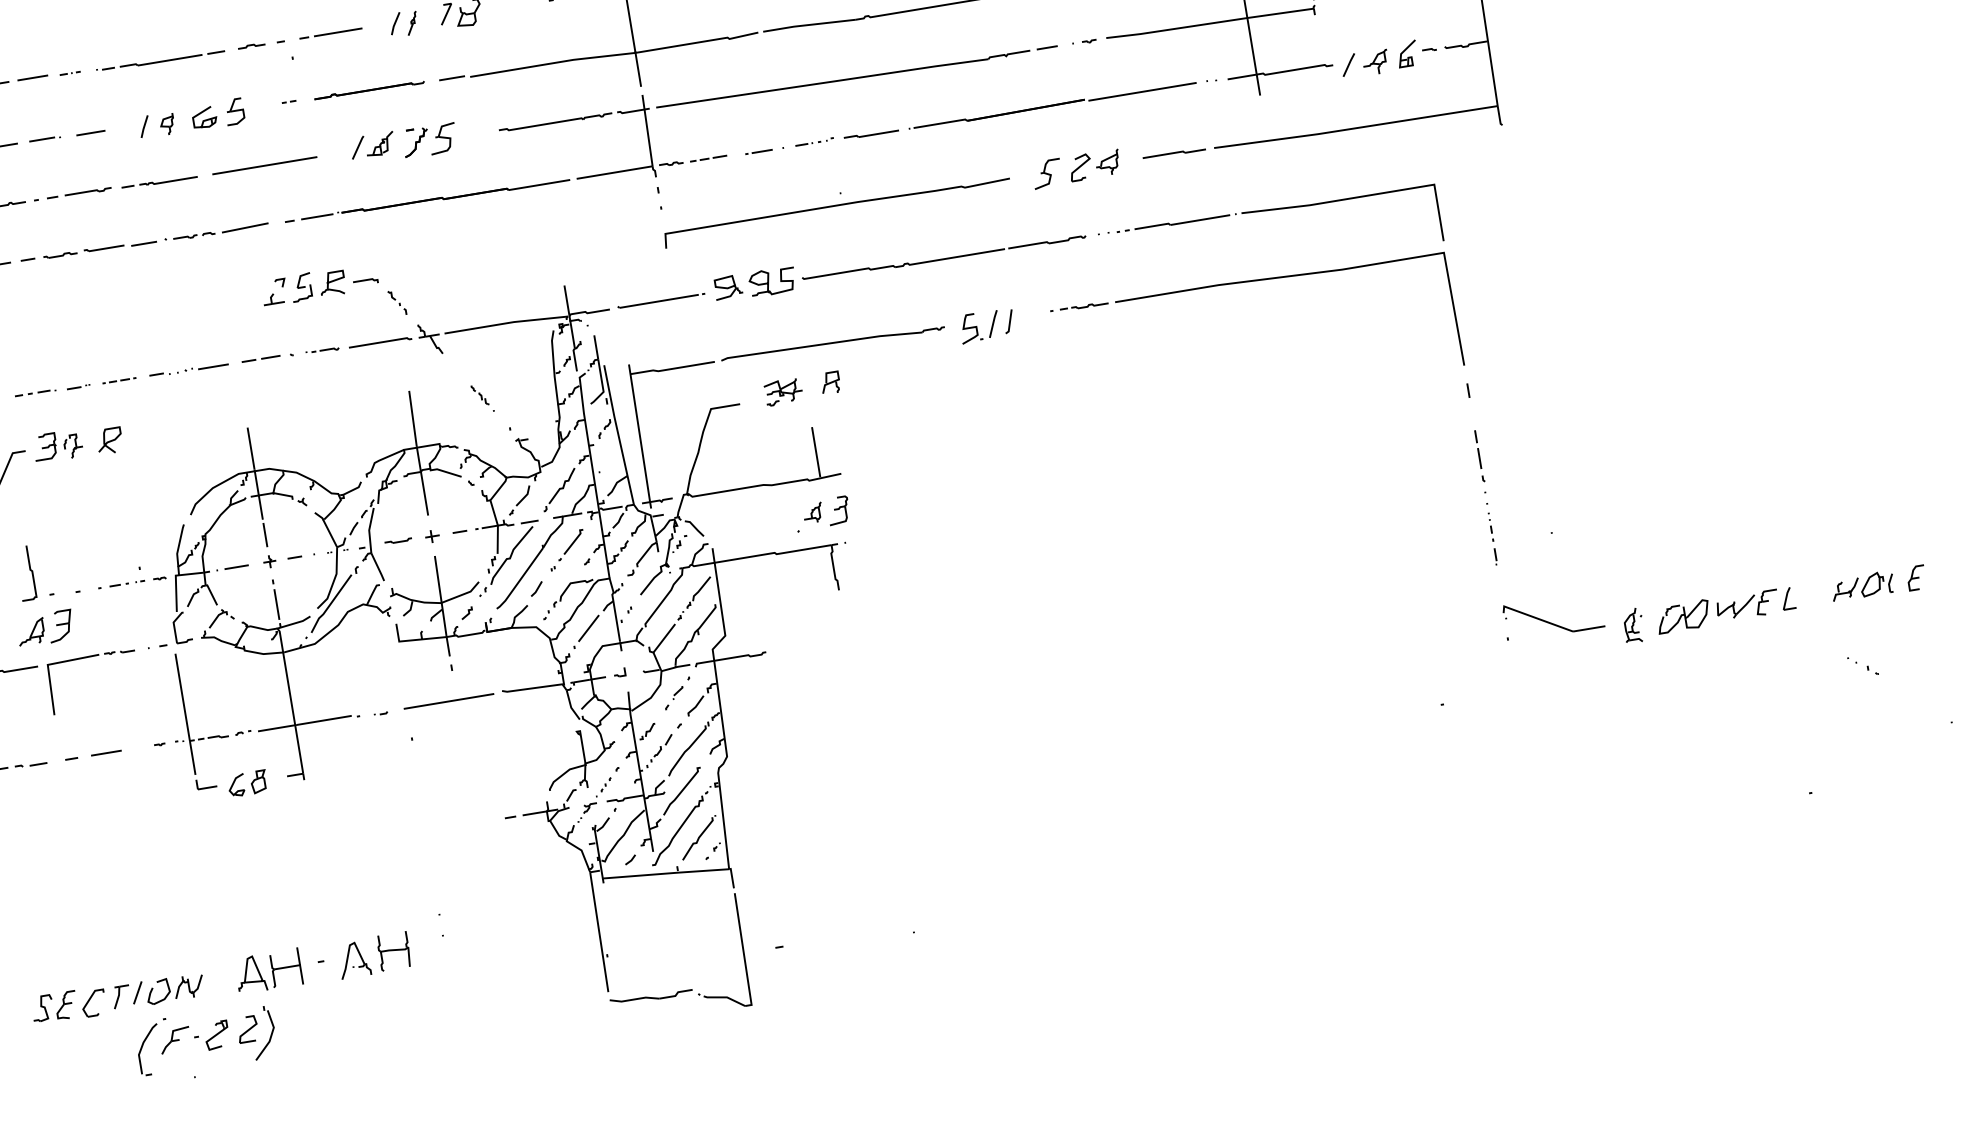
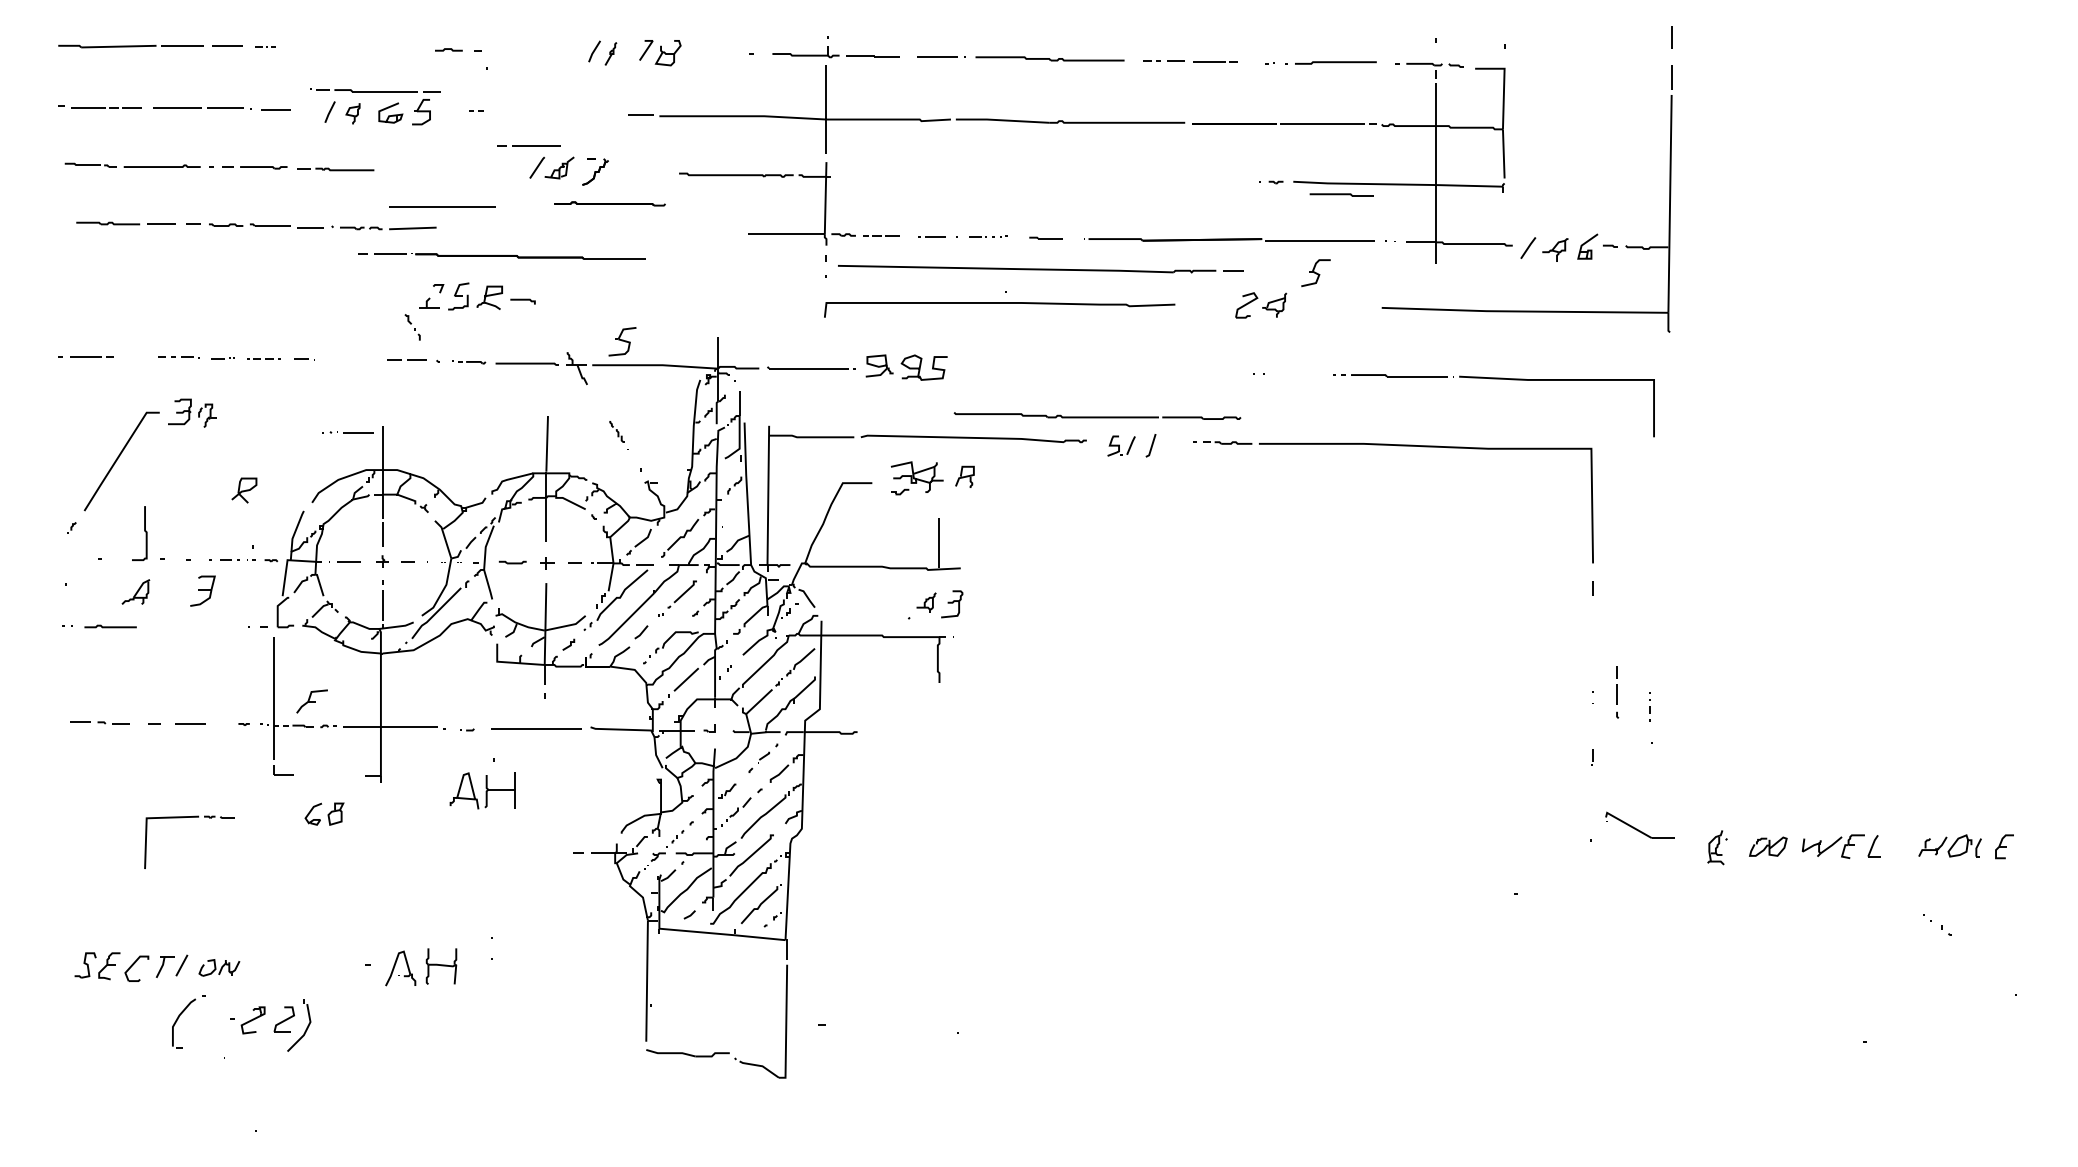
line: (330, 33) -> (528, 145), moved
part: (160, 60) -> (375, 90), moved
part: (856, 78) -> (1040, 269), moved
part: (369, 89) -> (609, 203), moved
part: (870, 133) -> (1045, 237), size x0.6
part: (442, 138) -> (622, 341), moved
part: (44, 139) -> (229, 108), size x1.4
line: (1174, 153) -> (1341, 194), moved
line: (264, 164) -> (442, 206), moved
part: (1046, 174) -> (1315, 273), moved
part: (426, 200) -> (501, 256), moved
part: (1275, 210) -> (1493, 379), moved
part: (944, 257) -> (1097, 415), moved
part: (397, 303) -> (412, 327), moved
part: (979, 326) -> (1121, 445), size x0.7
part: (202, 367) -> (347, 432), moved
part: (783, 391) -> (917, 477), size x1.4
part: (109, 440) -> (244, 490), moved
part: (1479, 456) -> (1617, 692), moved
part: (1490, 526) -> (1649, 706), moved
part: (1552, 616) -> (1639, 825), size x0.7
part: (1683, 616) -> (1768, 846), size x0.7
part: (60, 625) -> (202, 590), moved
part: (84, 659) -> (183, 818), moved
part: (247, 783) -> (324, 813), moved
part: (268, 971) -> (482, 790), moved
part: (175, 988) -> (219, 967), size x0.7
part: (174, 1040) -> (311, 701), moved

